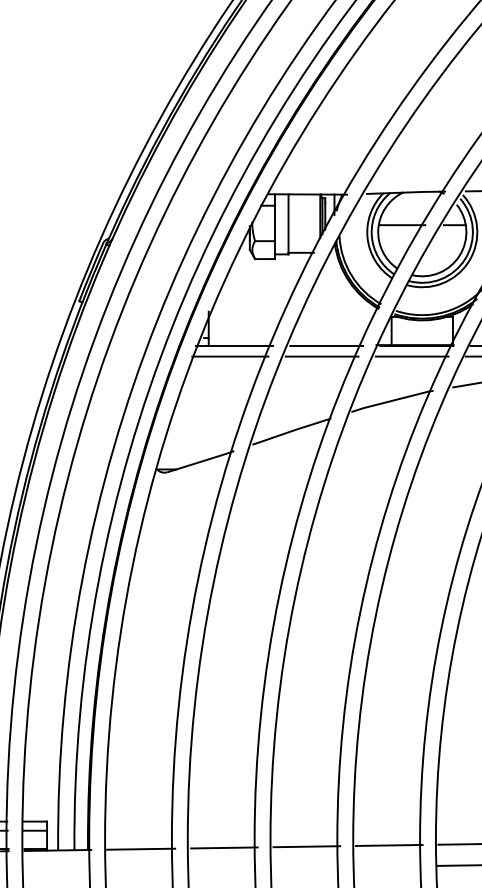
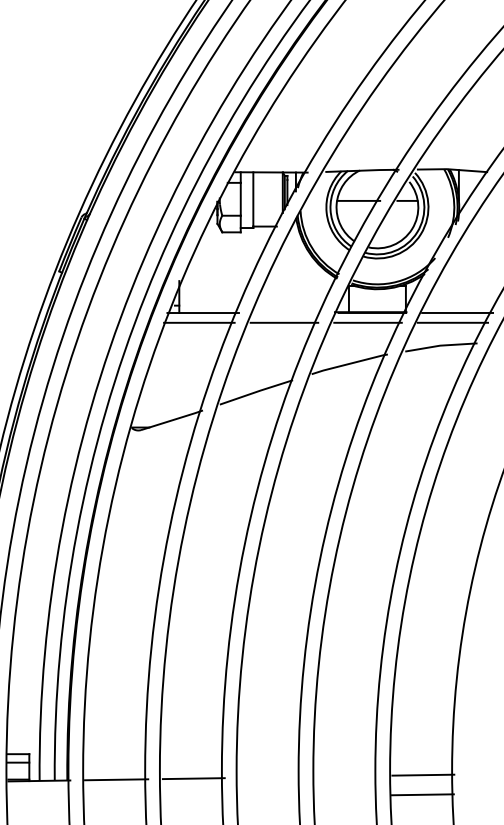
line: (326, 346) -> (288, 313), removed
line: (388, 844) -> (346, 775), removed
line: (307, 846) -> (270, 777), removed

